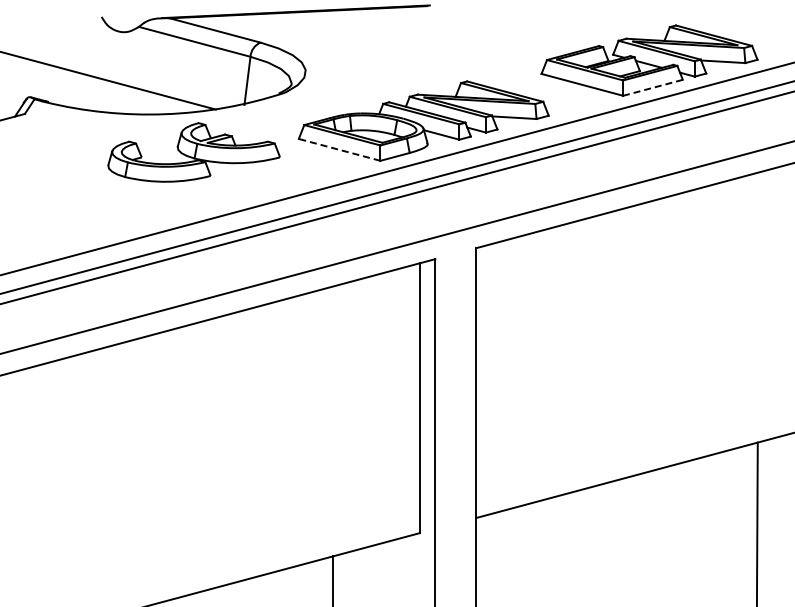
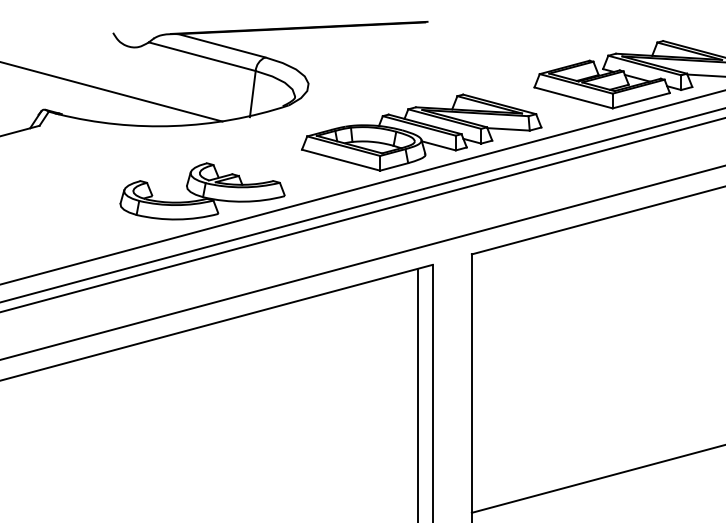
line: (653, 87) -> (641, 100), dashed -> solid
line: (339, 149) -> (340, 159), dashed -> solid
part: (193, 152) -> (202, 191), moved

